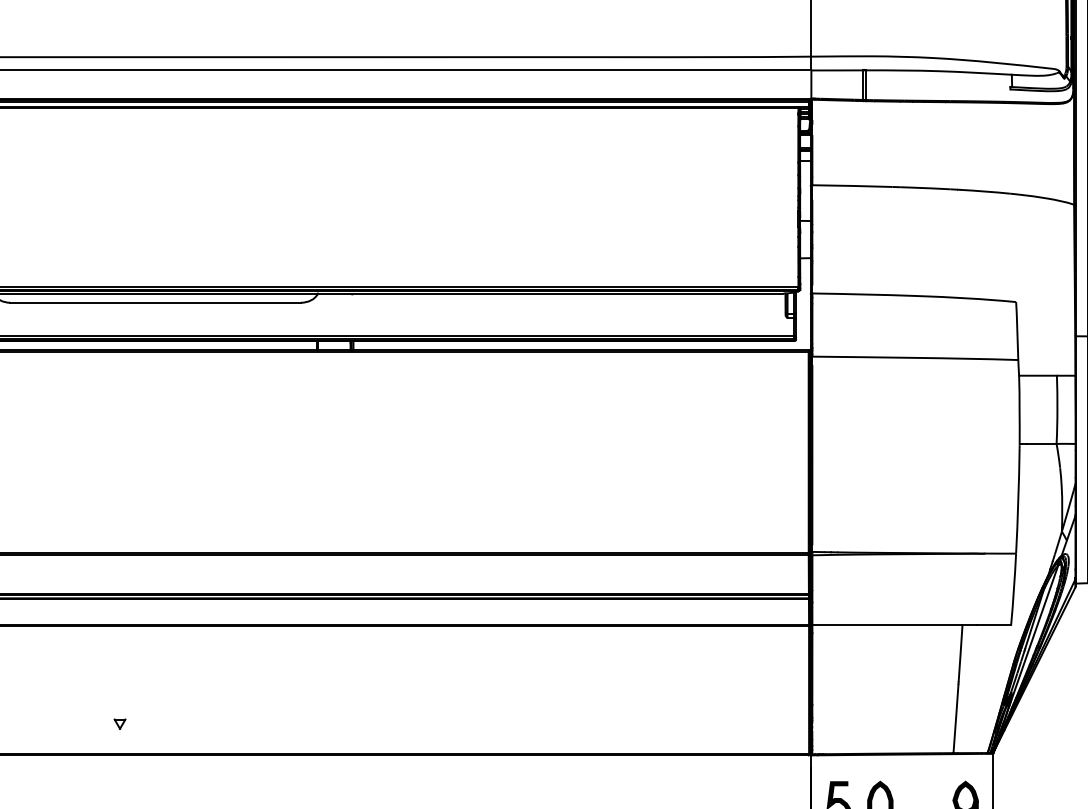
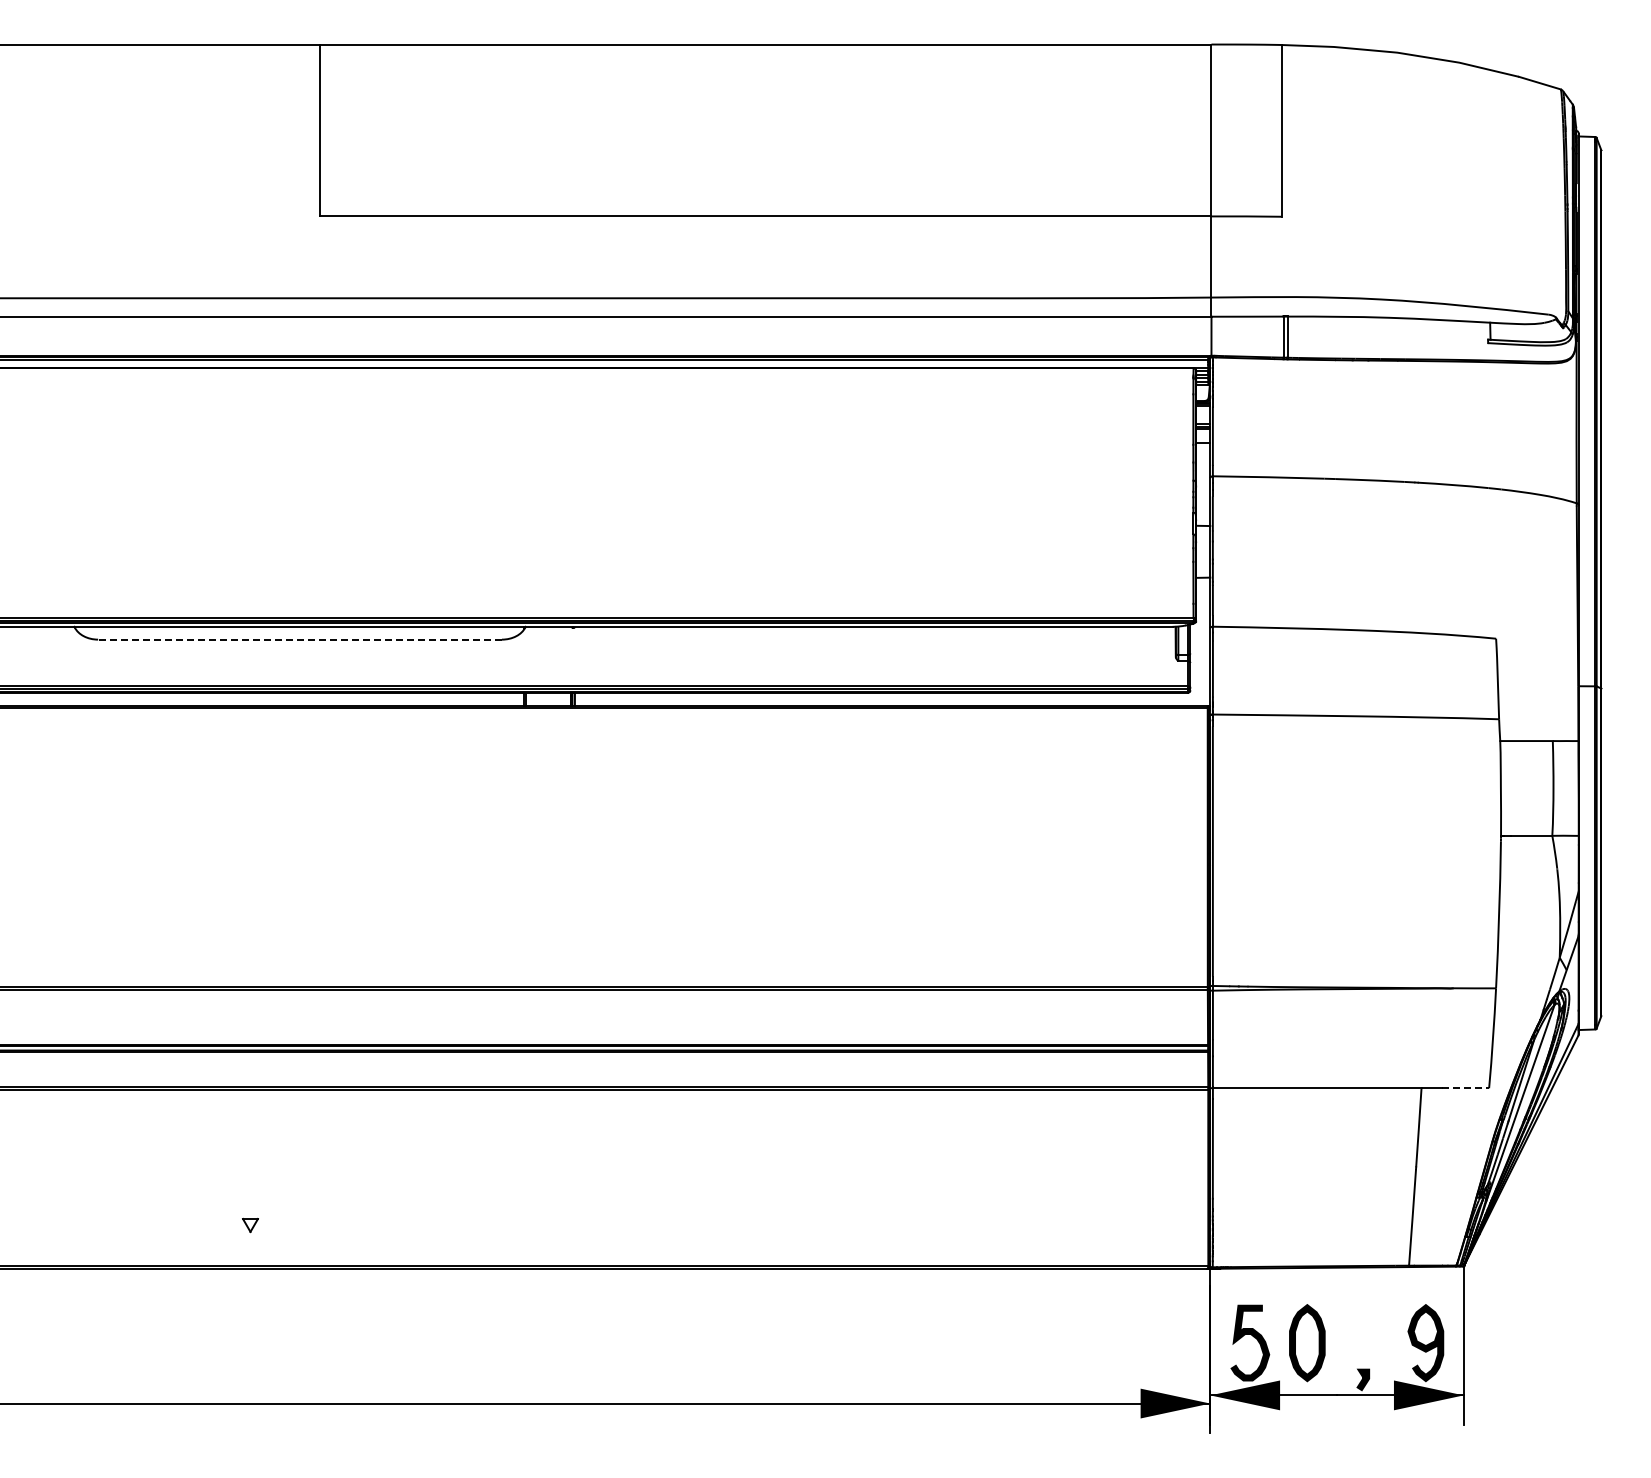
line: (156, 302) -> (300, 639), solid -> dashed
line: (994, 625) -> (1465, 1088), solid -> dashed

